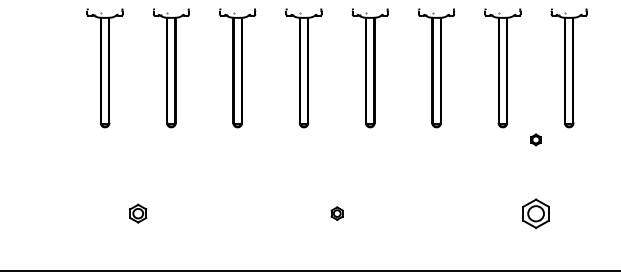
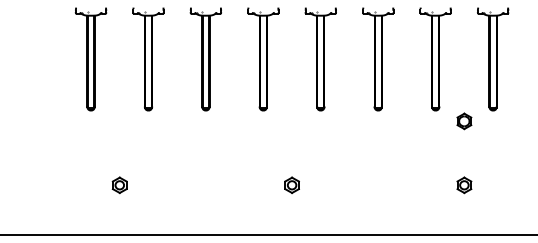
part: (535, 139) -> (463, 121), size x1.67
part: (337, 213) -> (292, 185), size x1.43
part: (535, 213) -> (463, 185), size x0.62

